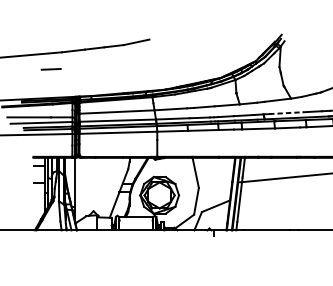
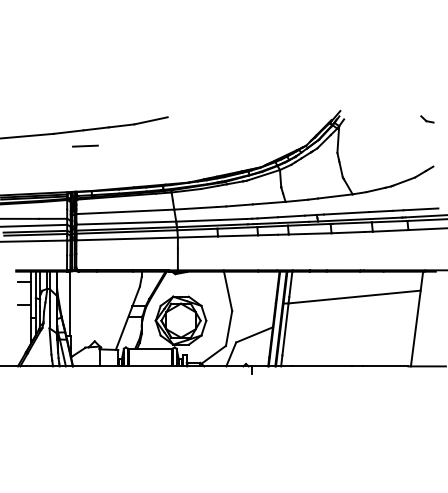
line: (51, 68) -> (85, 145), moved
line: (286, 113) -> (346, 213), dashed -> solid

